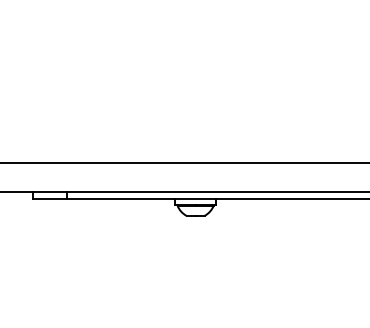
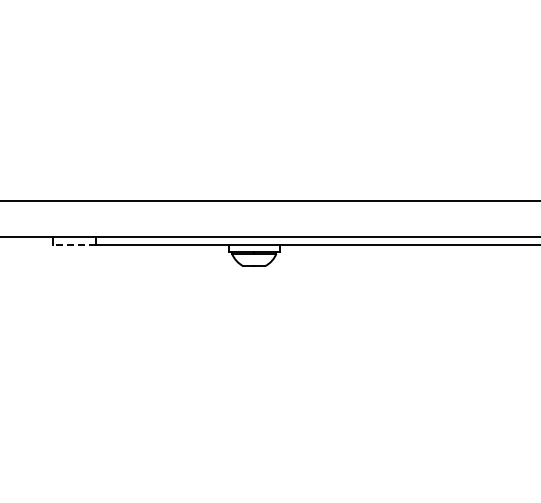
line: (49, 199) -> (74, 245), solid -> dashed

